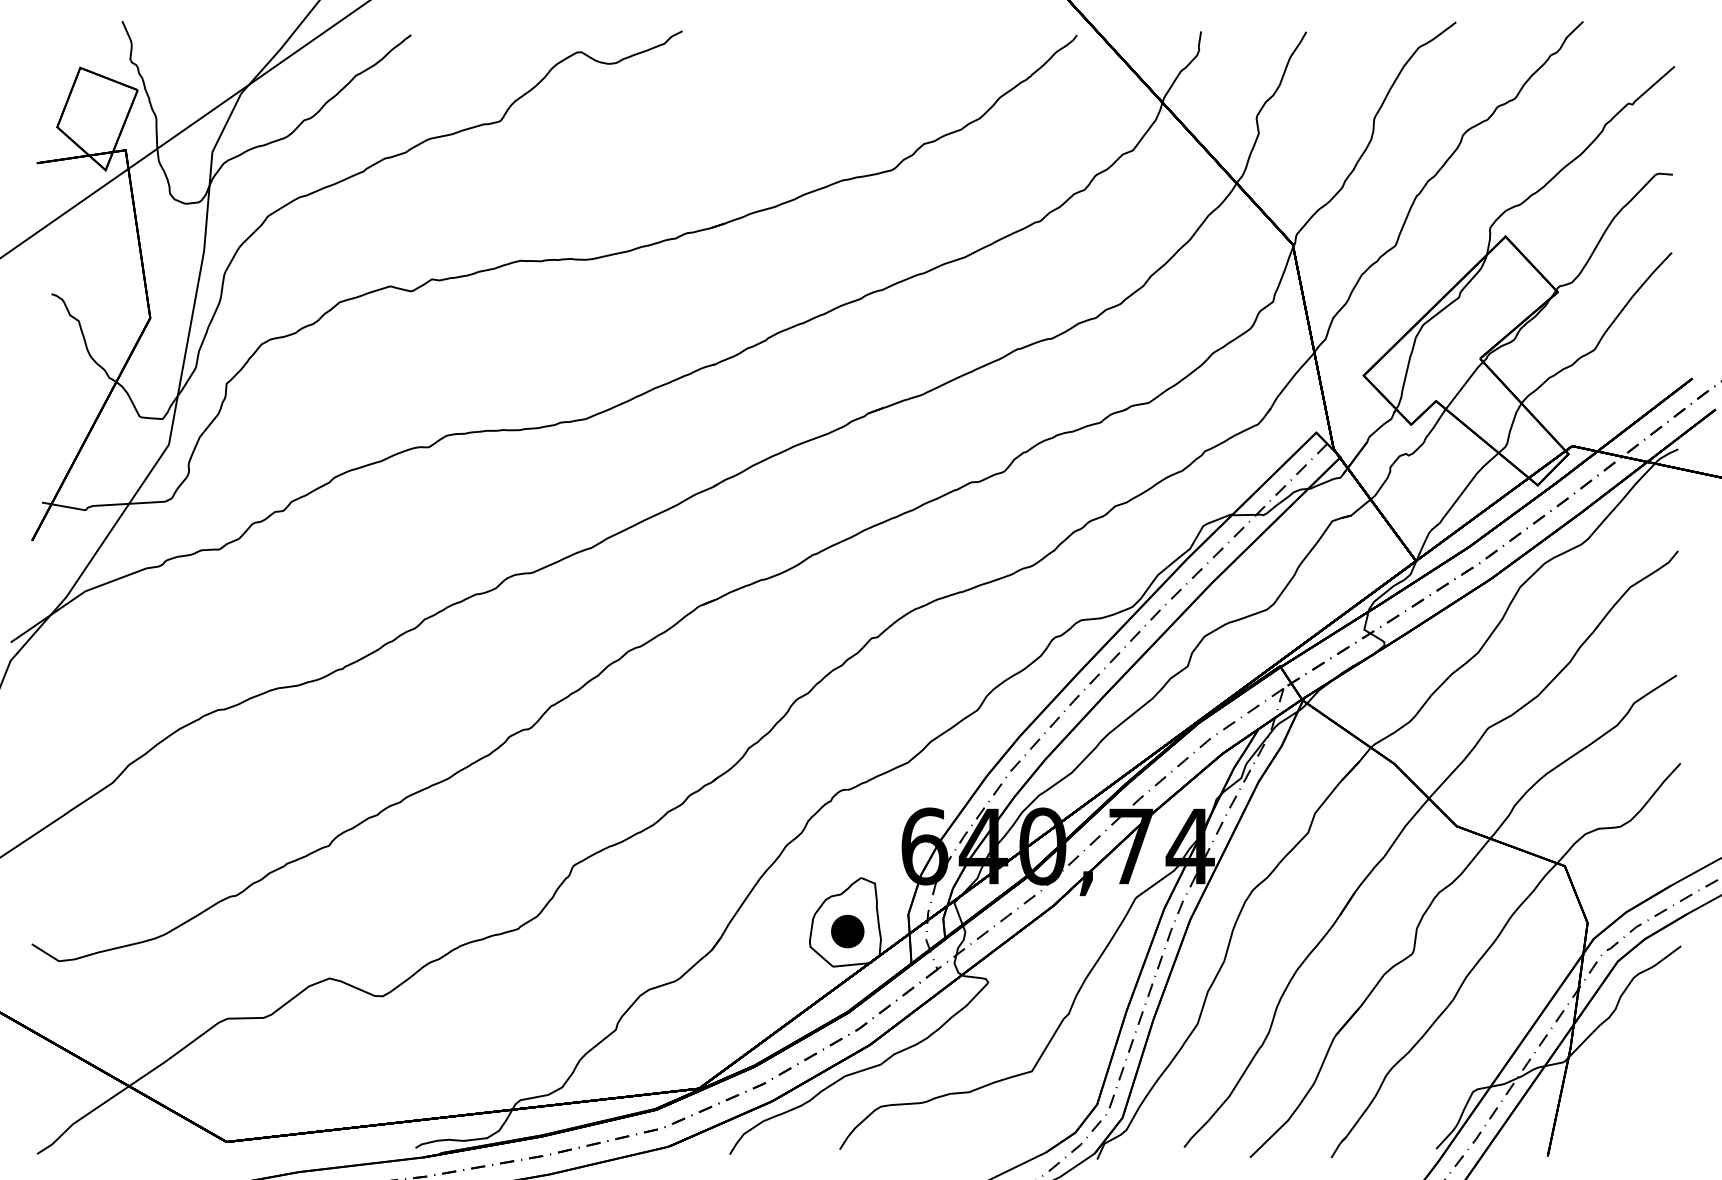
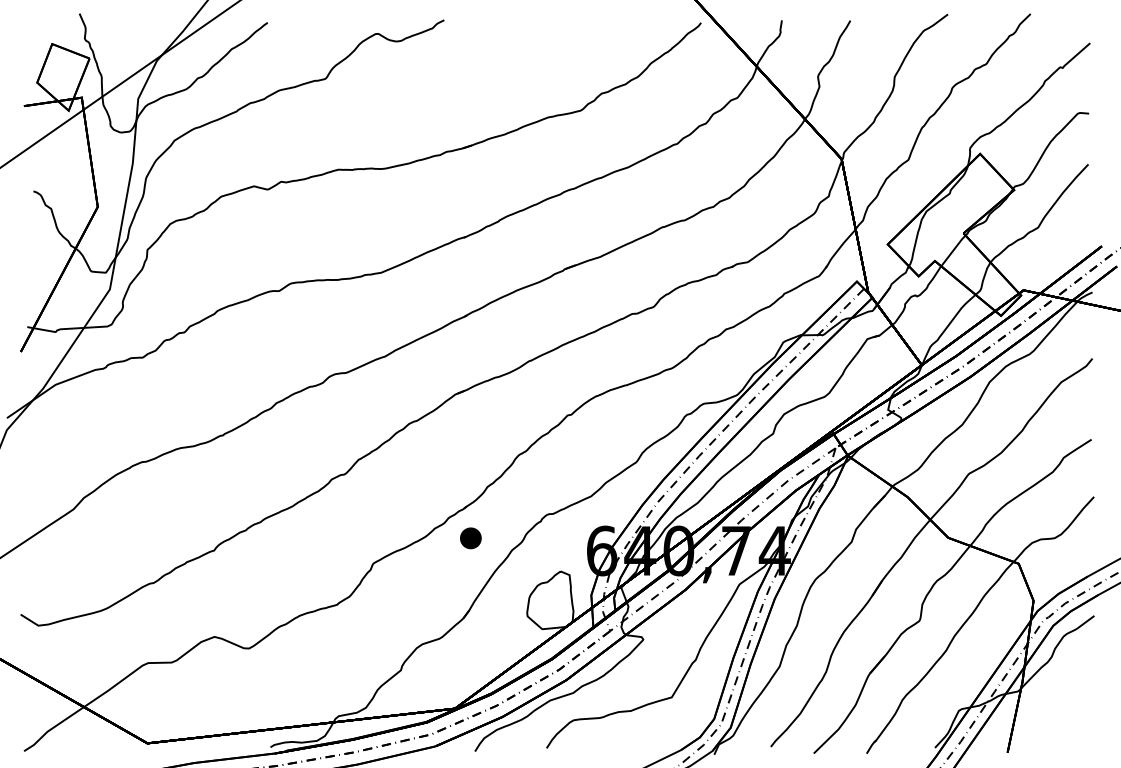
part: (847, 931) -> (470, 538), moved

